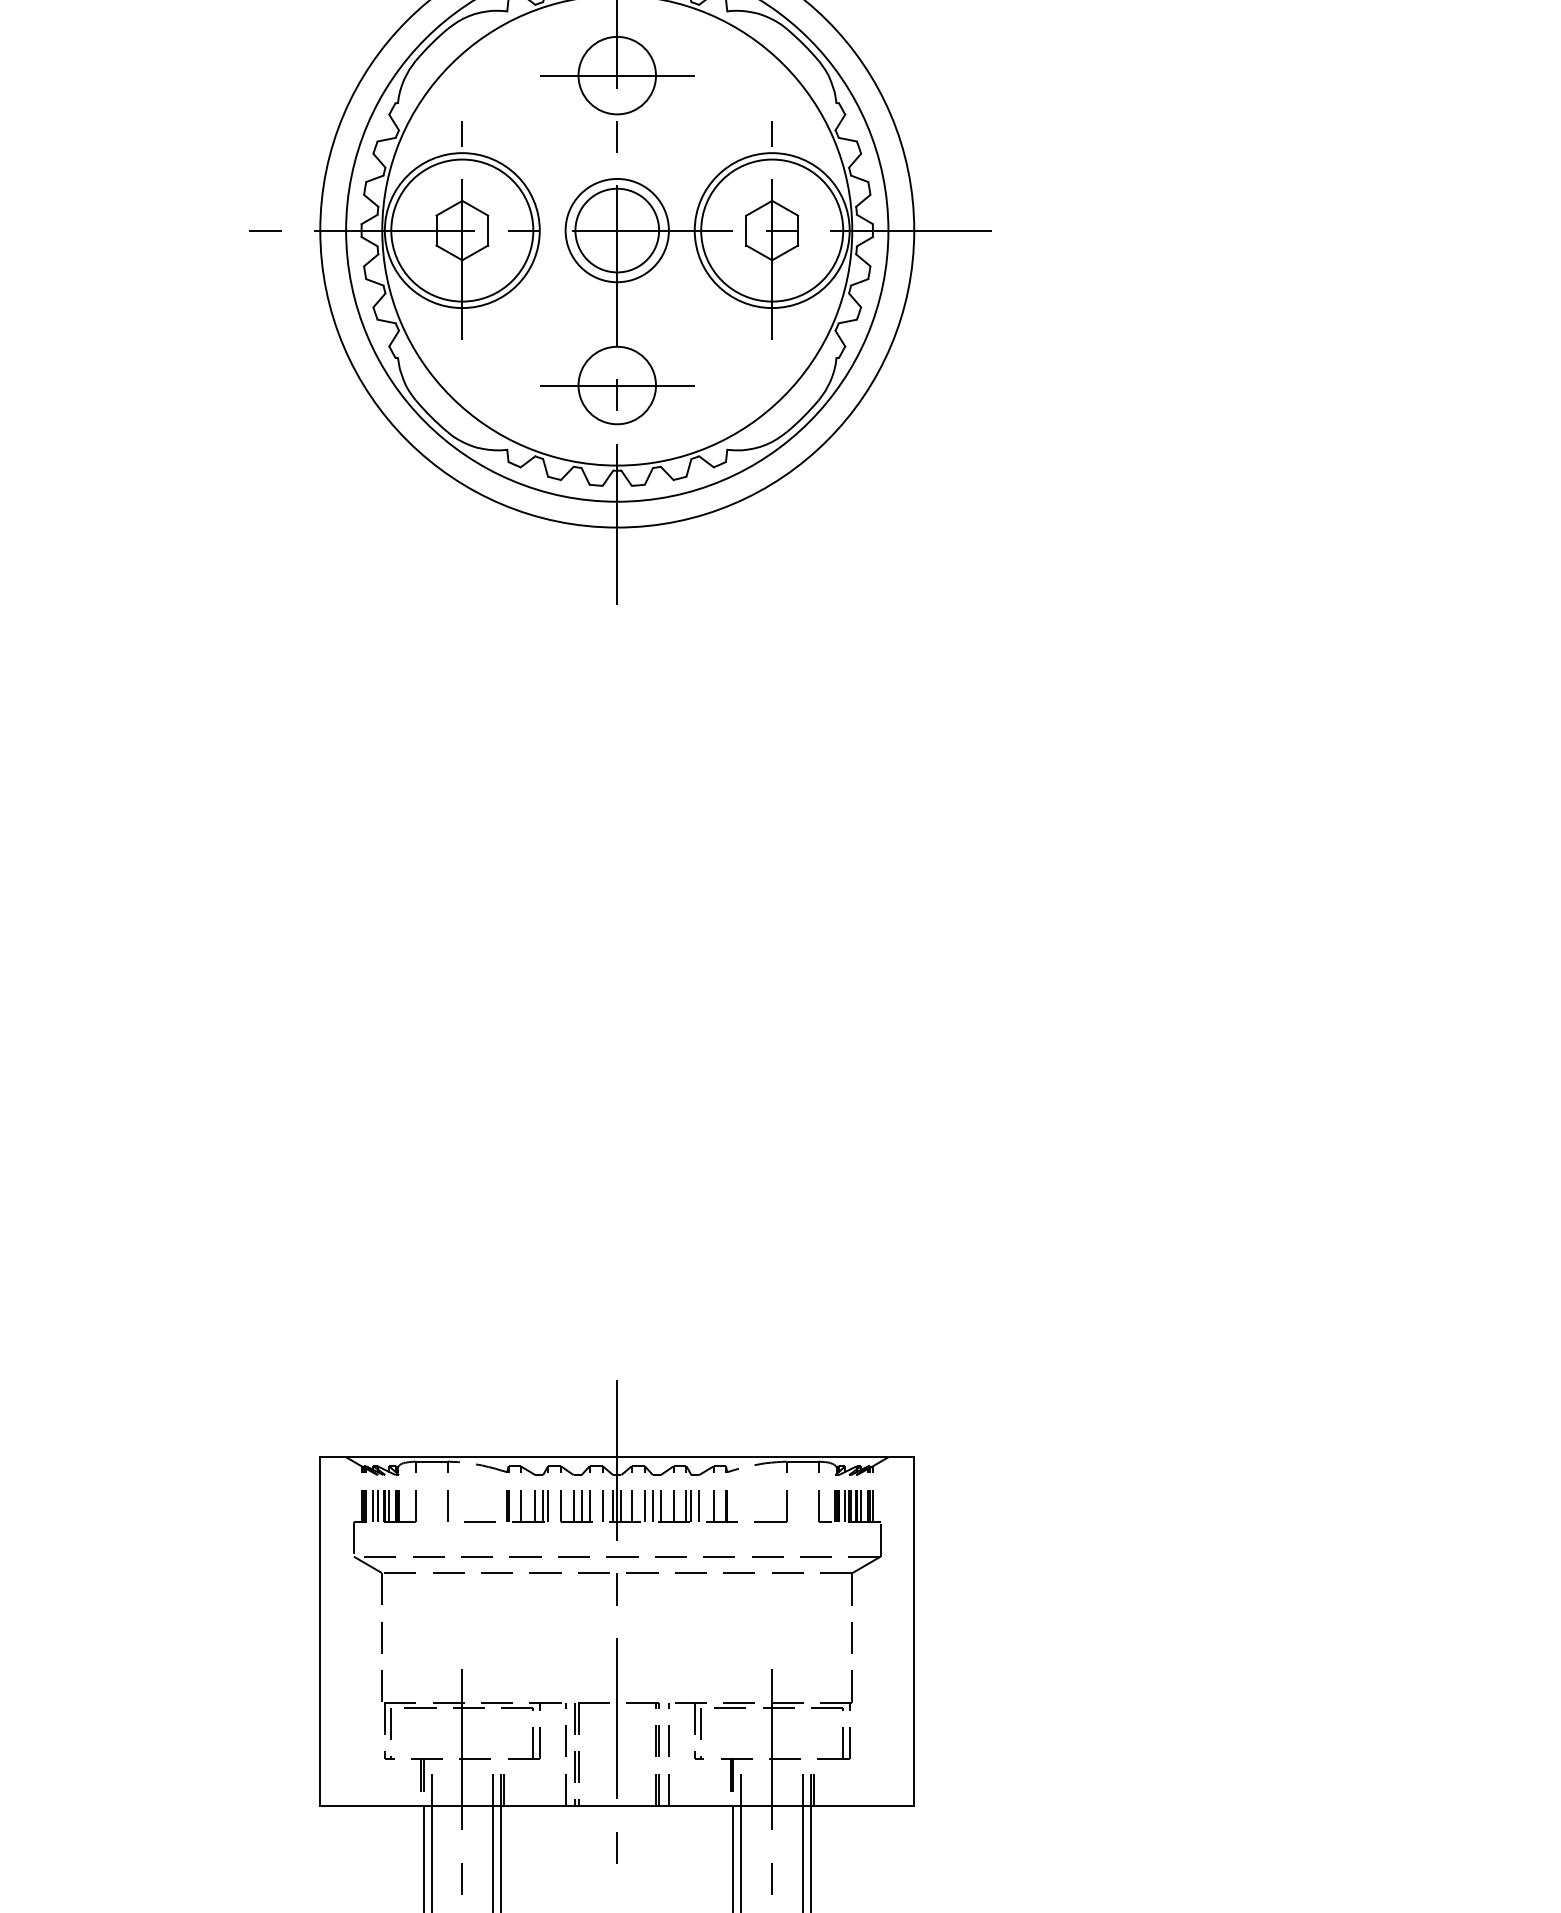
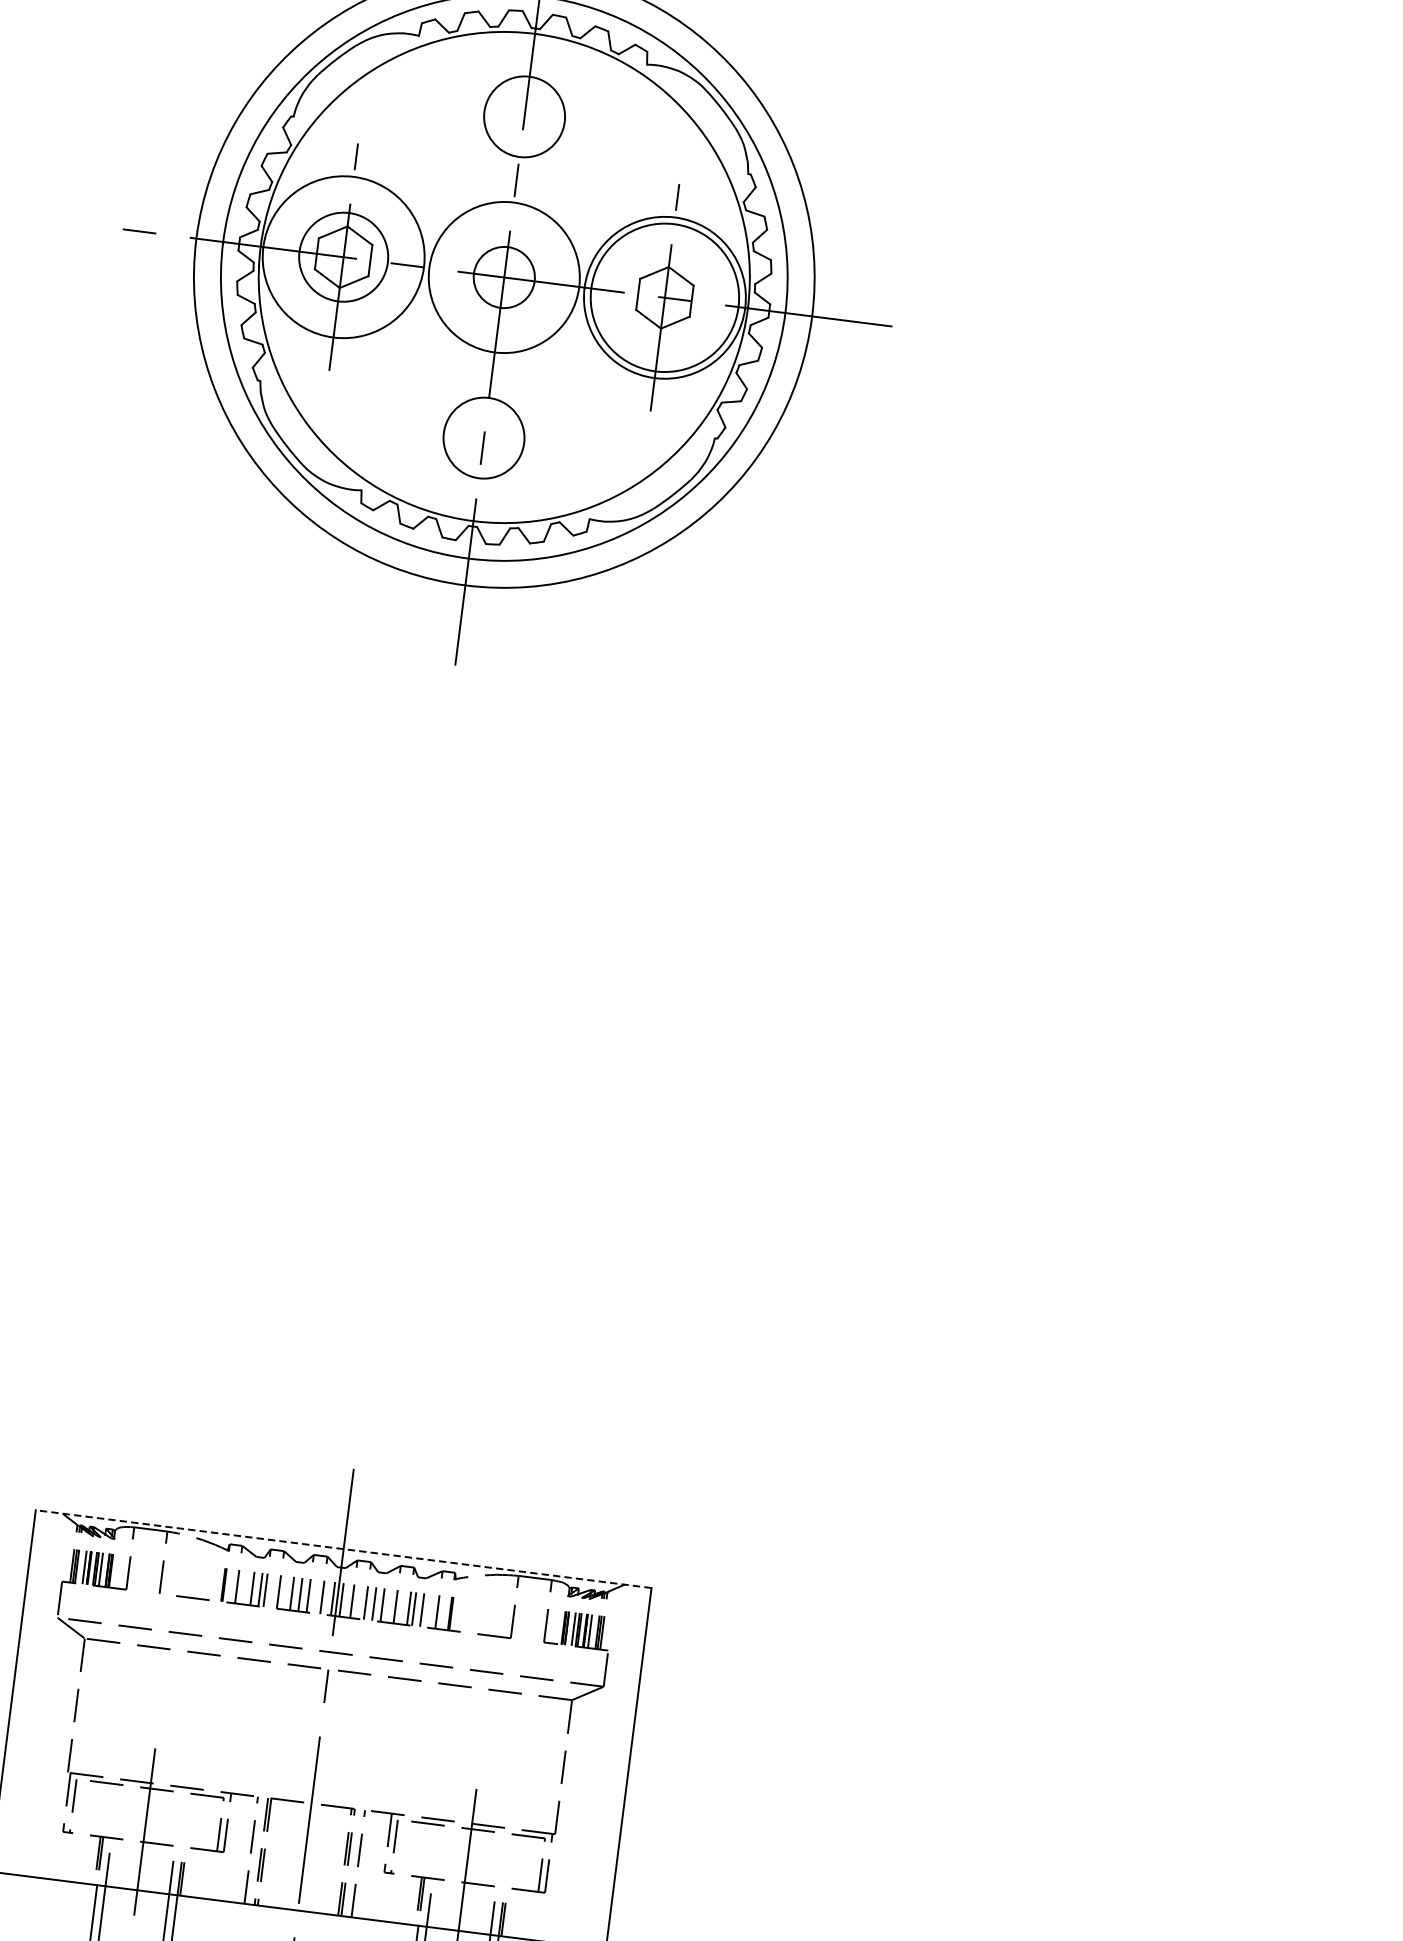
line: (616, 75) -> (523, 116), removed
circle: (462, 230) -> (343, 257), size x0.6
circle: (616, 230) -> (503, 277), size x1.4
circle: (617, 230) -> (504, 277), size x0.7
line: (616, 385) -> (483, 438), removed
line: (617, 1457) -> (343, 1549), solid -> dashed

